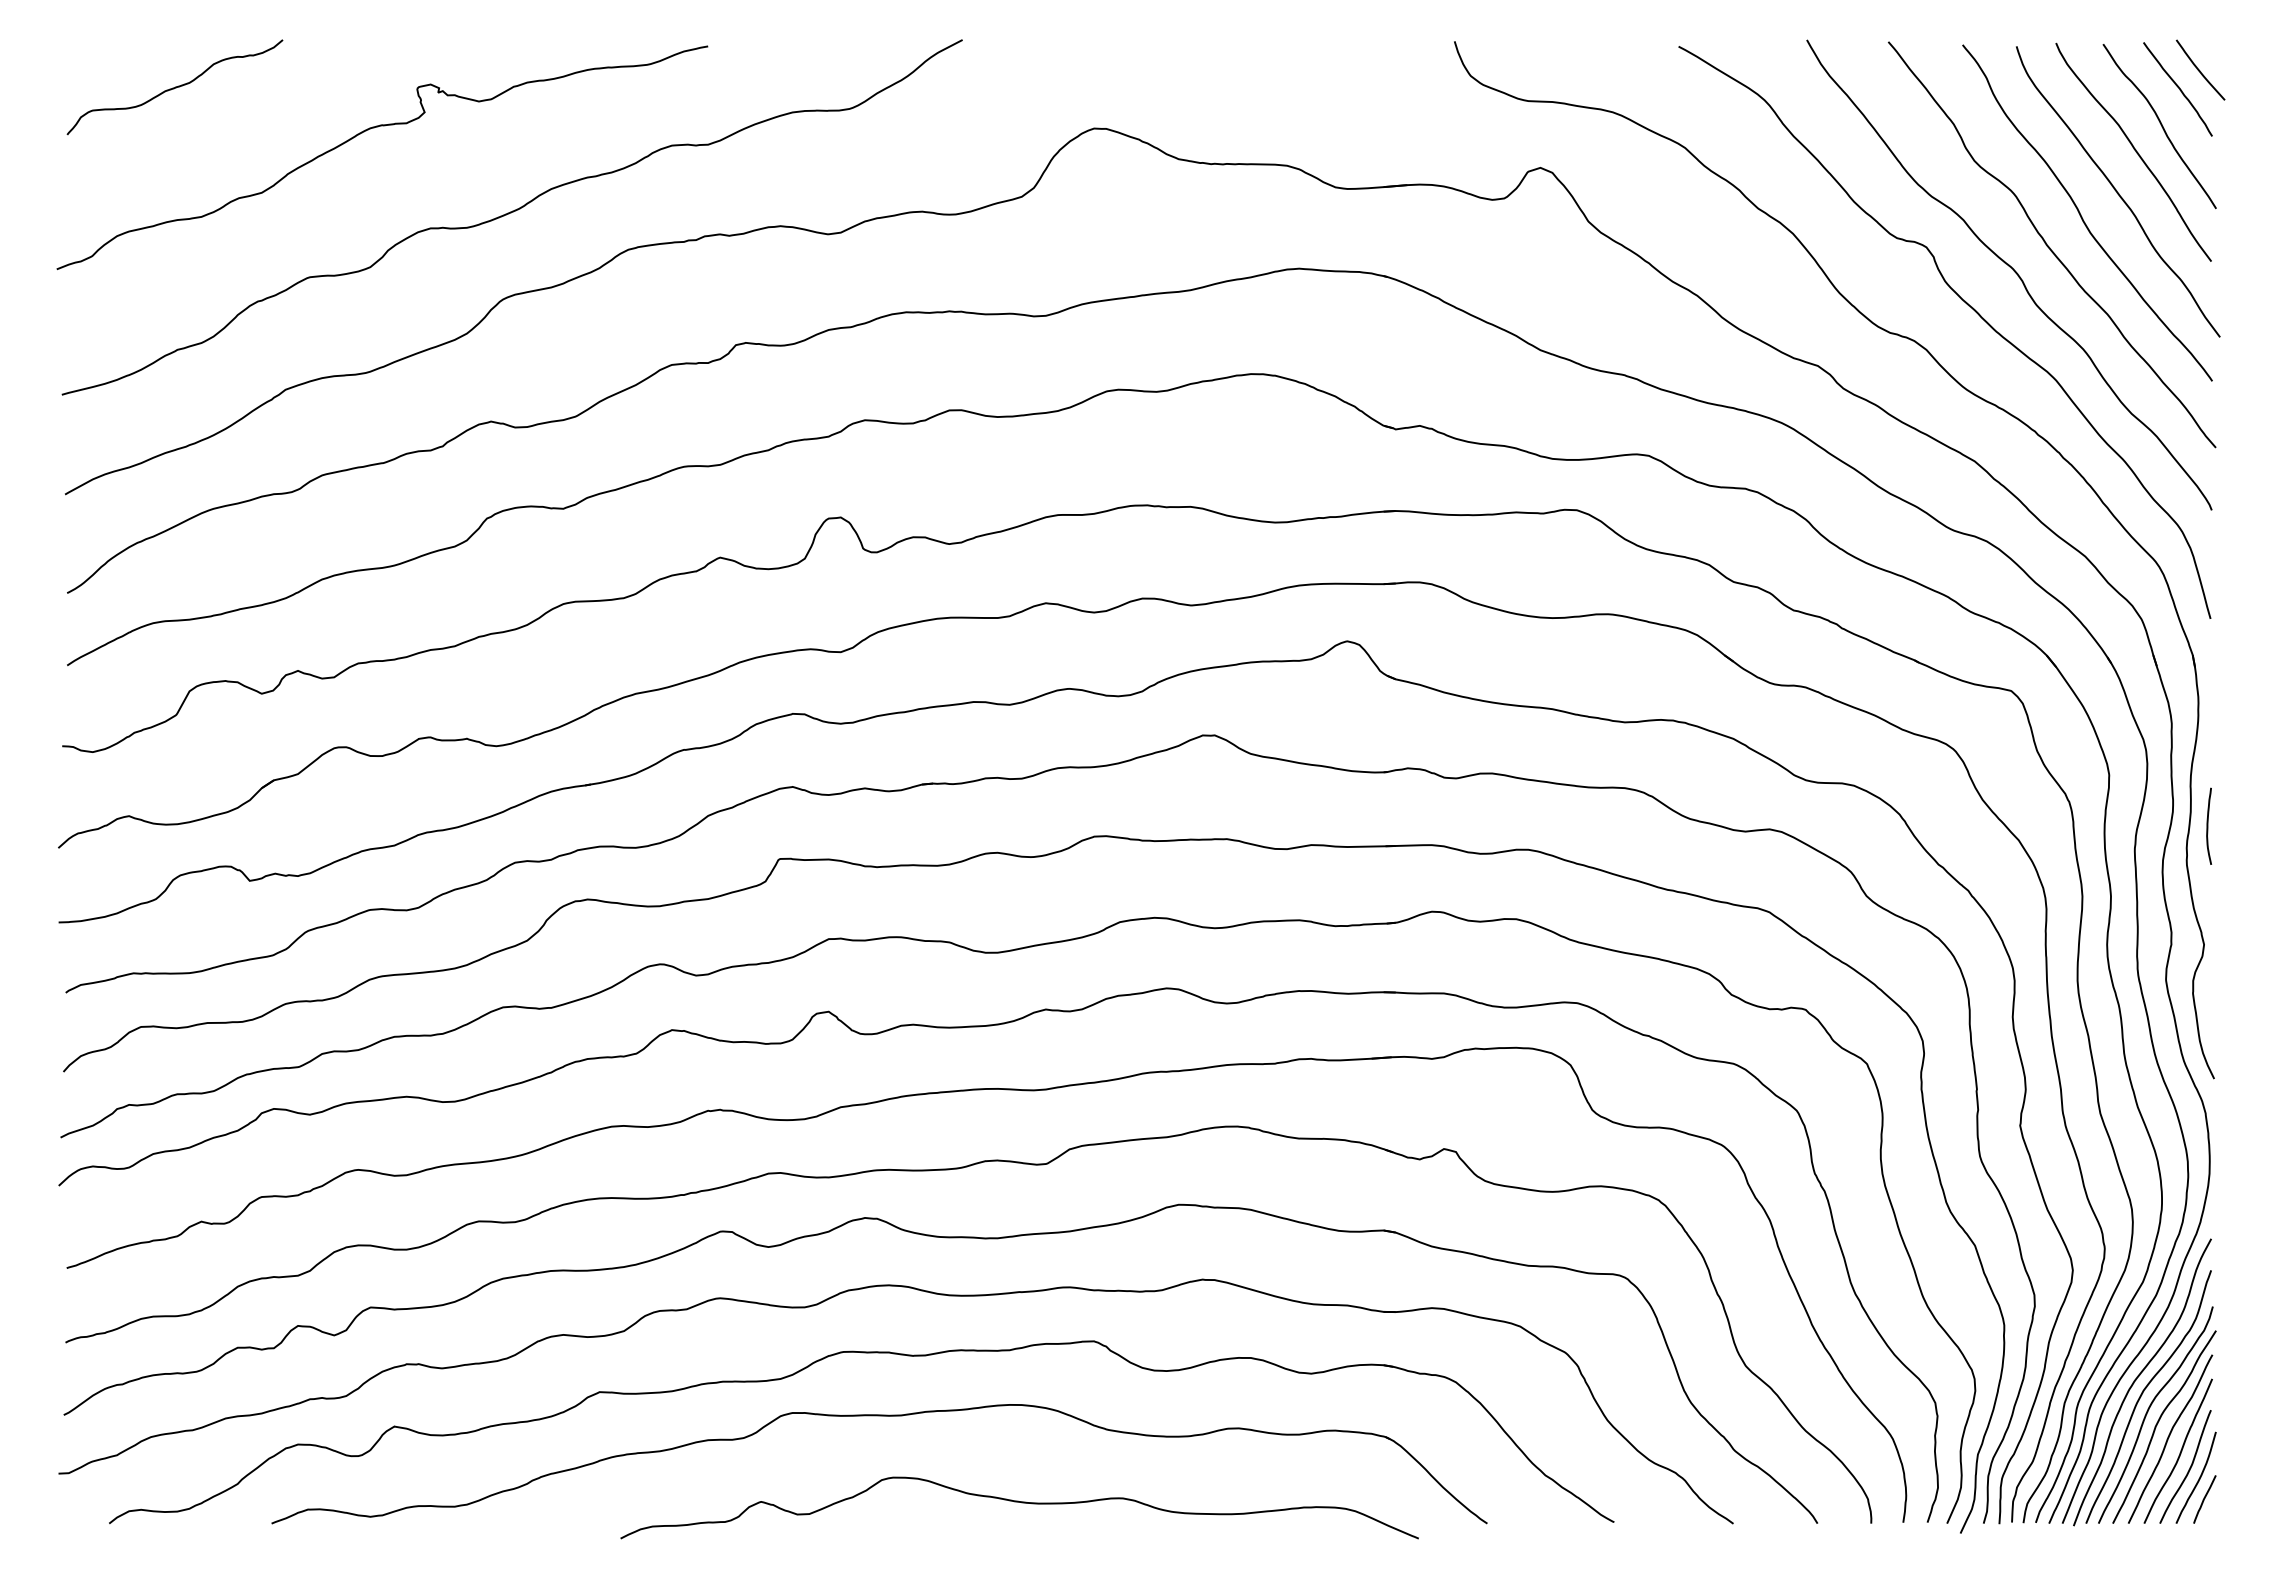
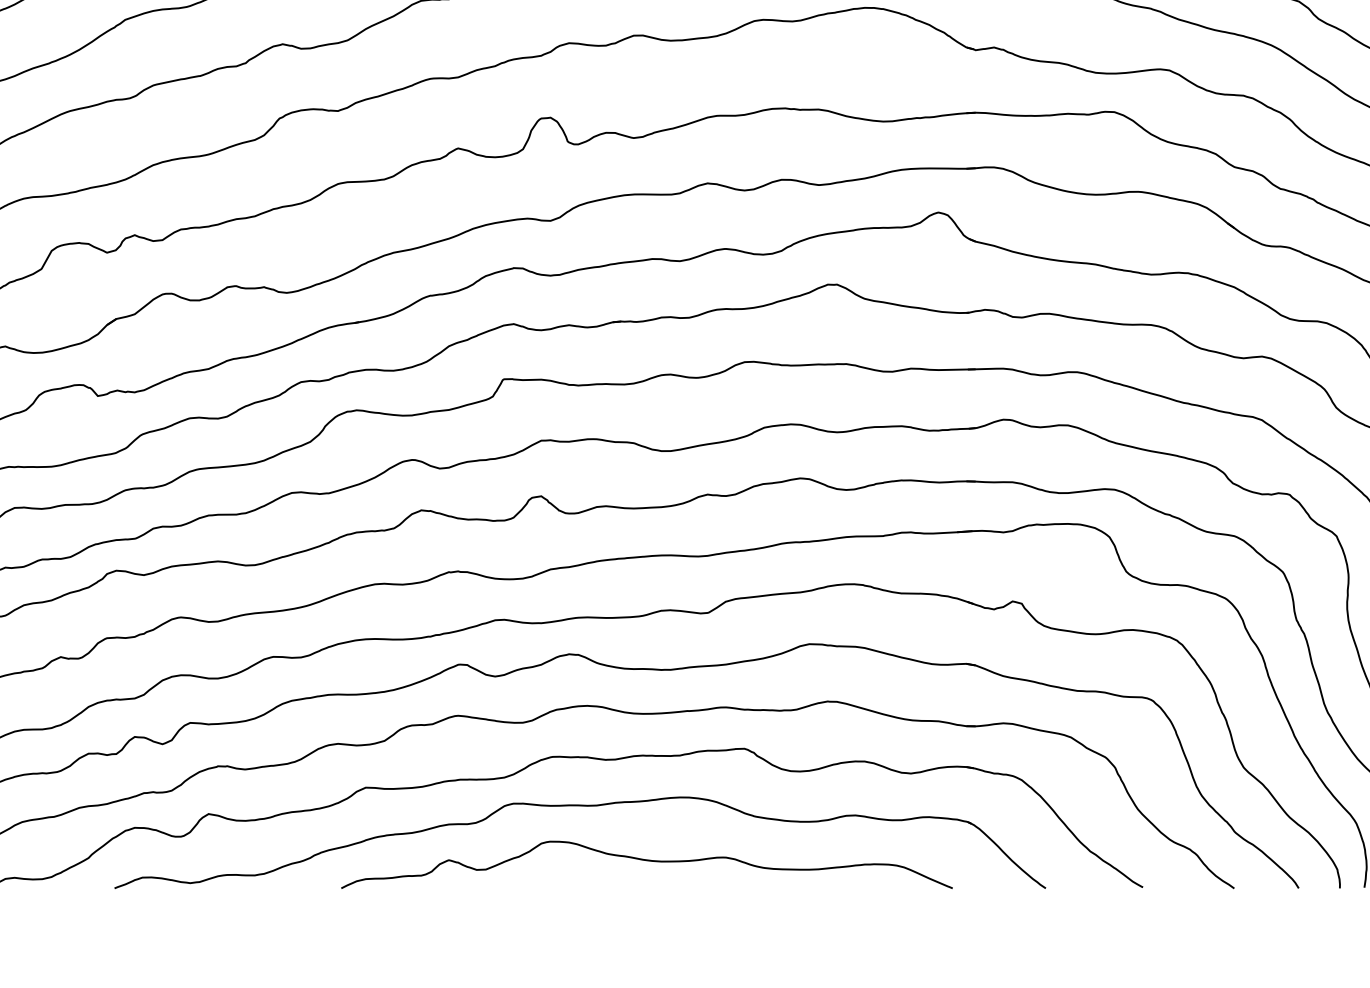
curve: (1021, 1503) -> (648, 861), moved

